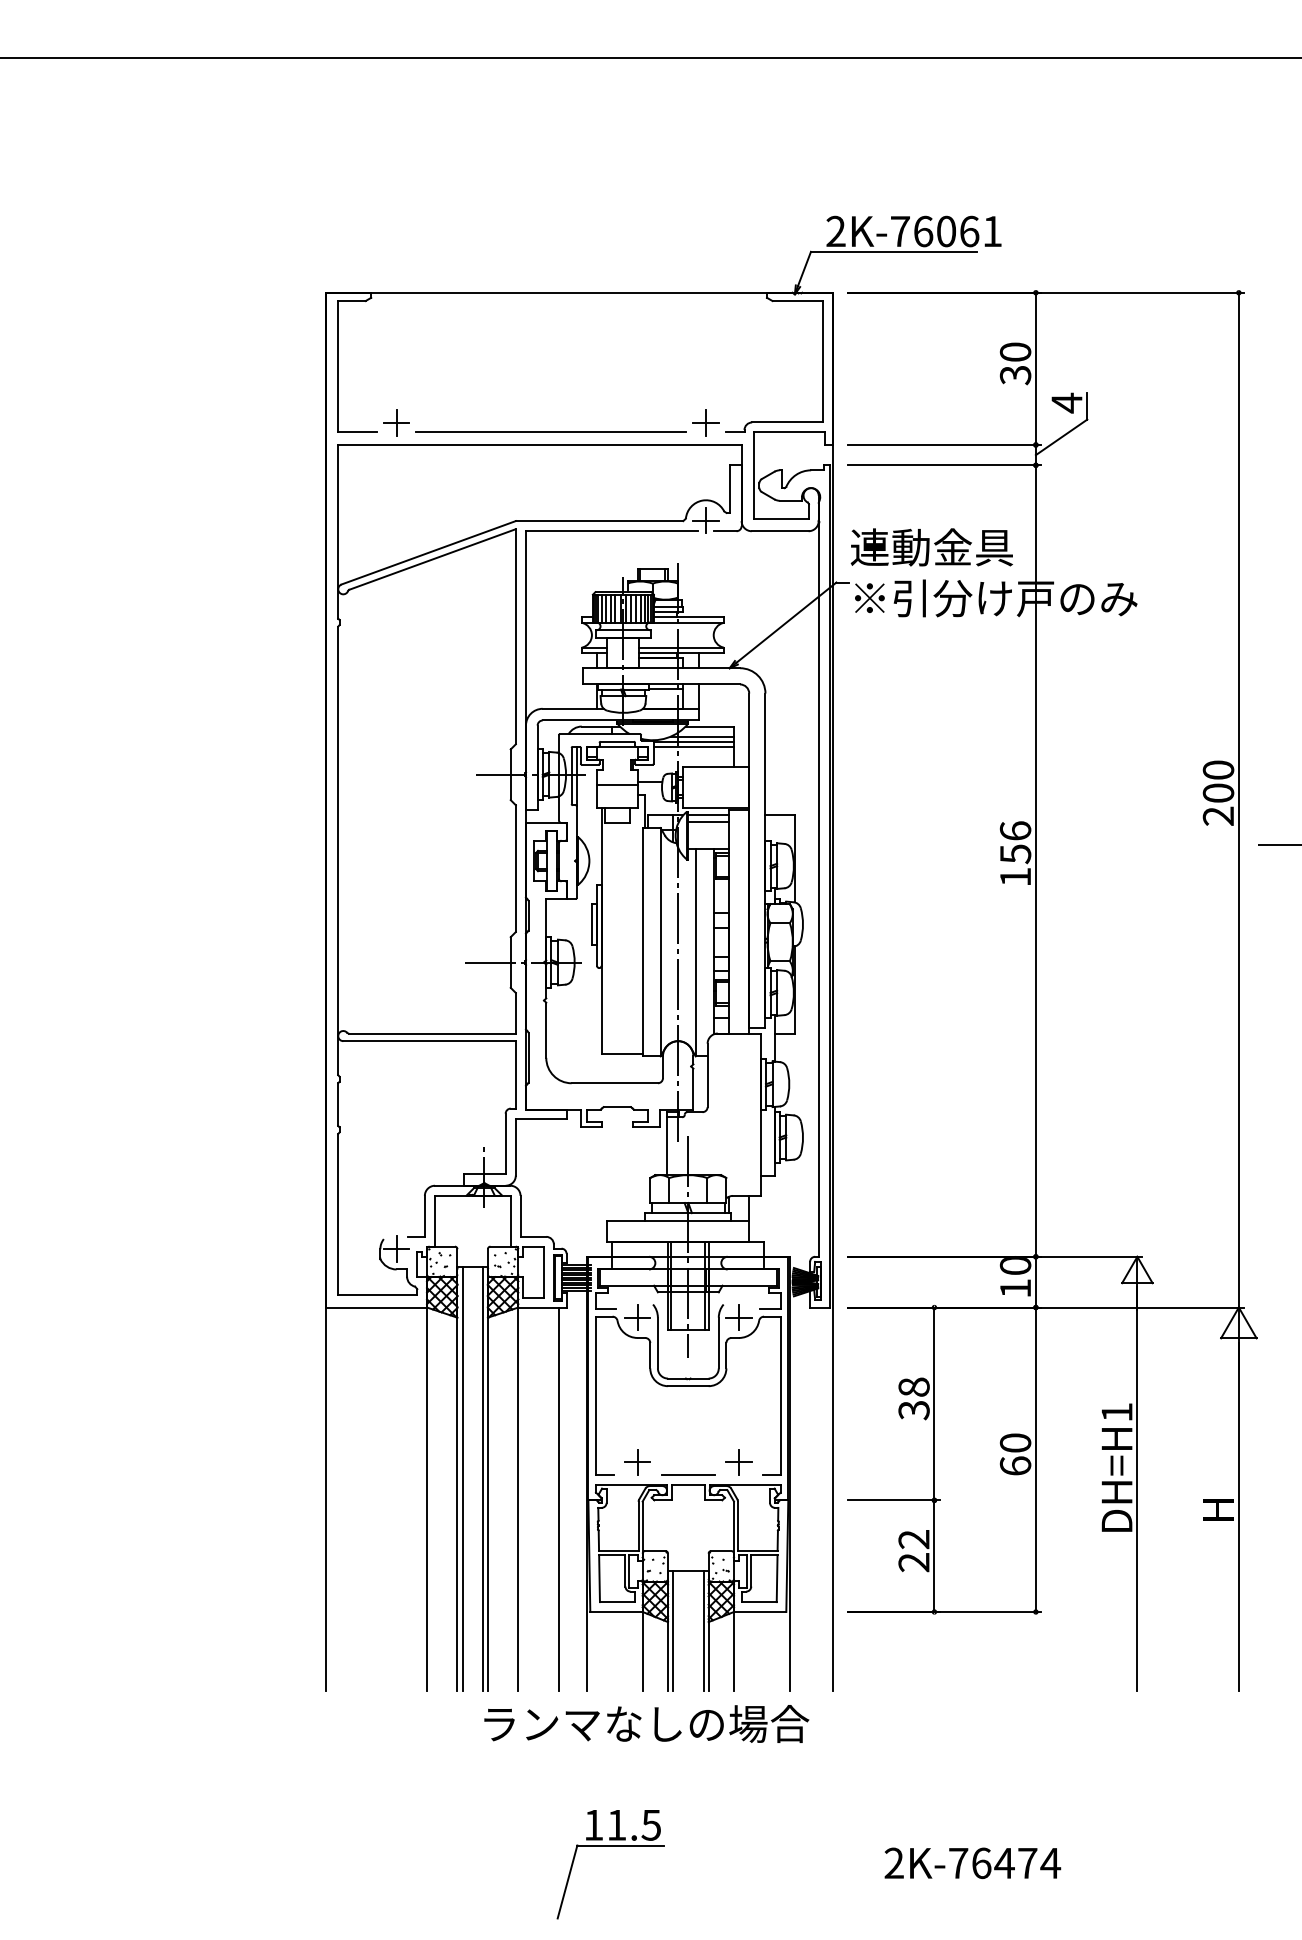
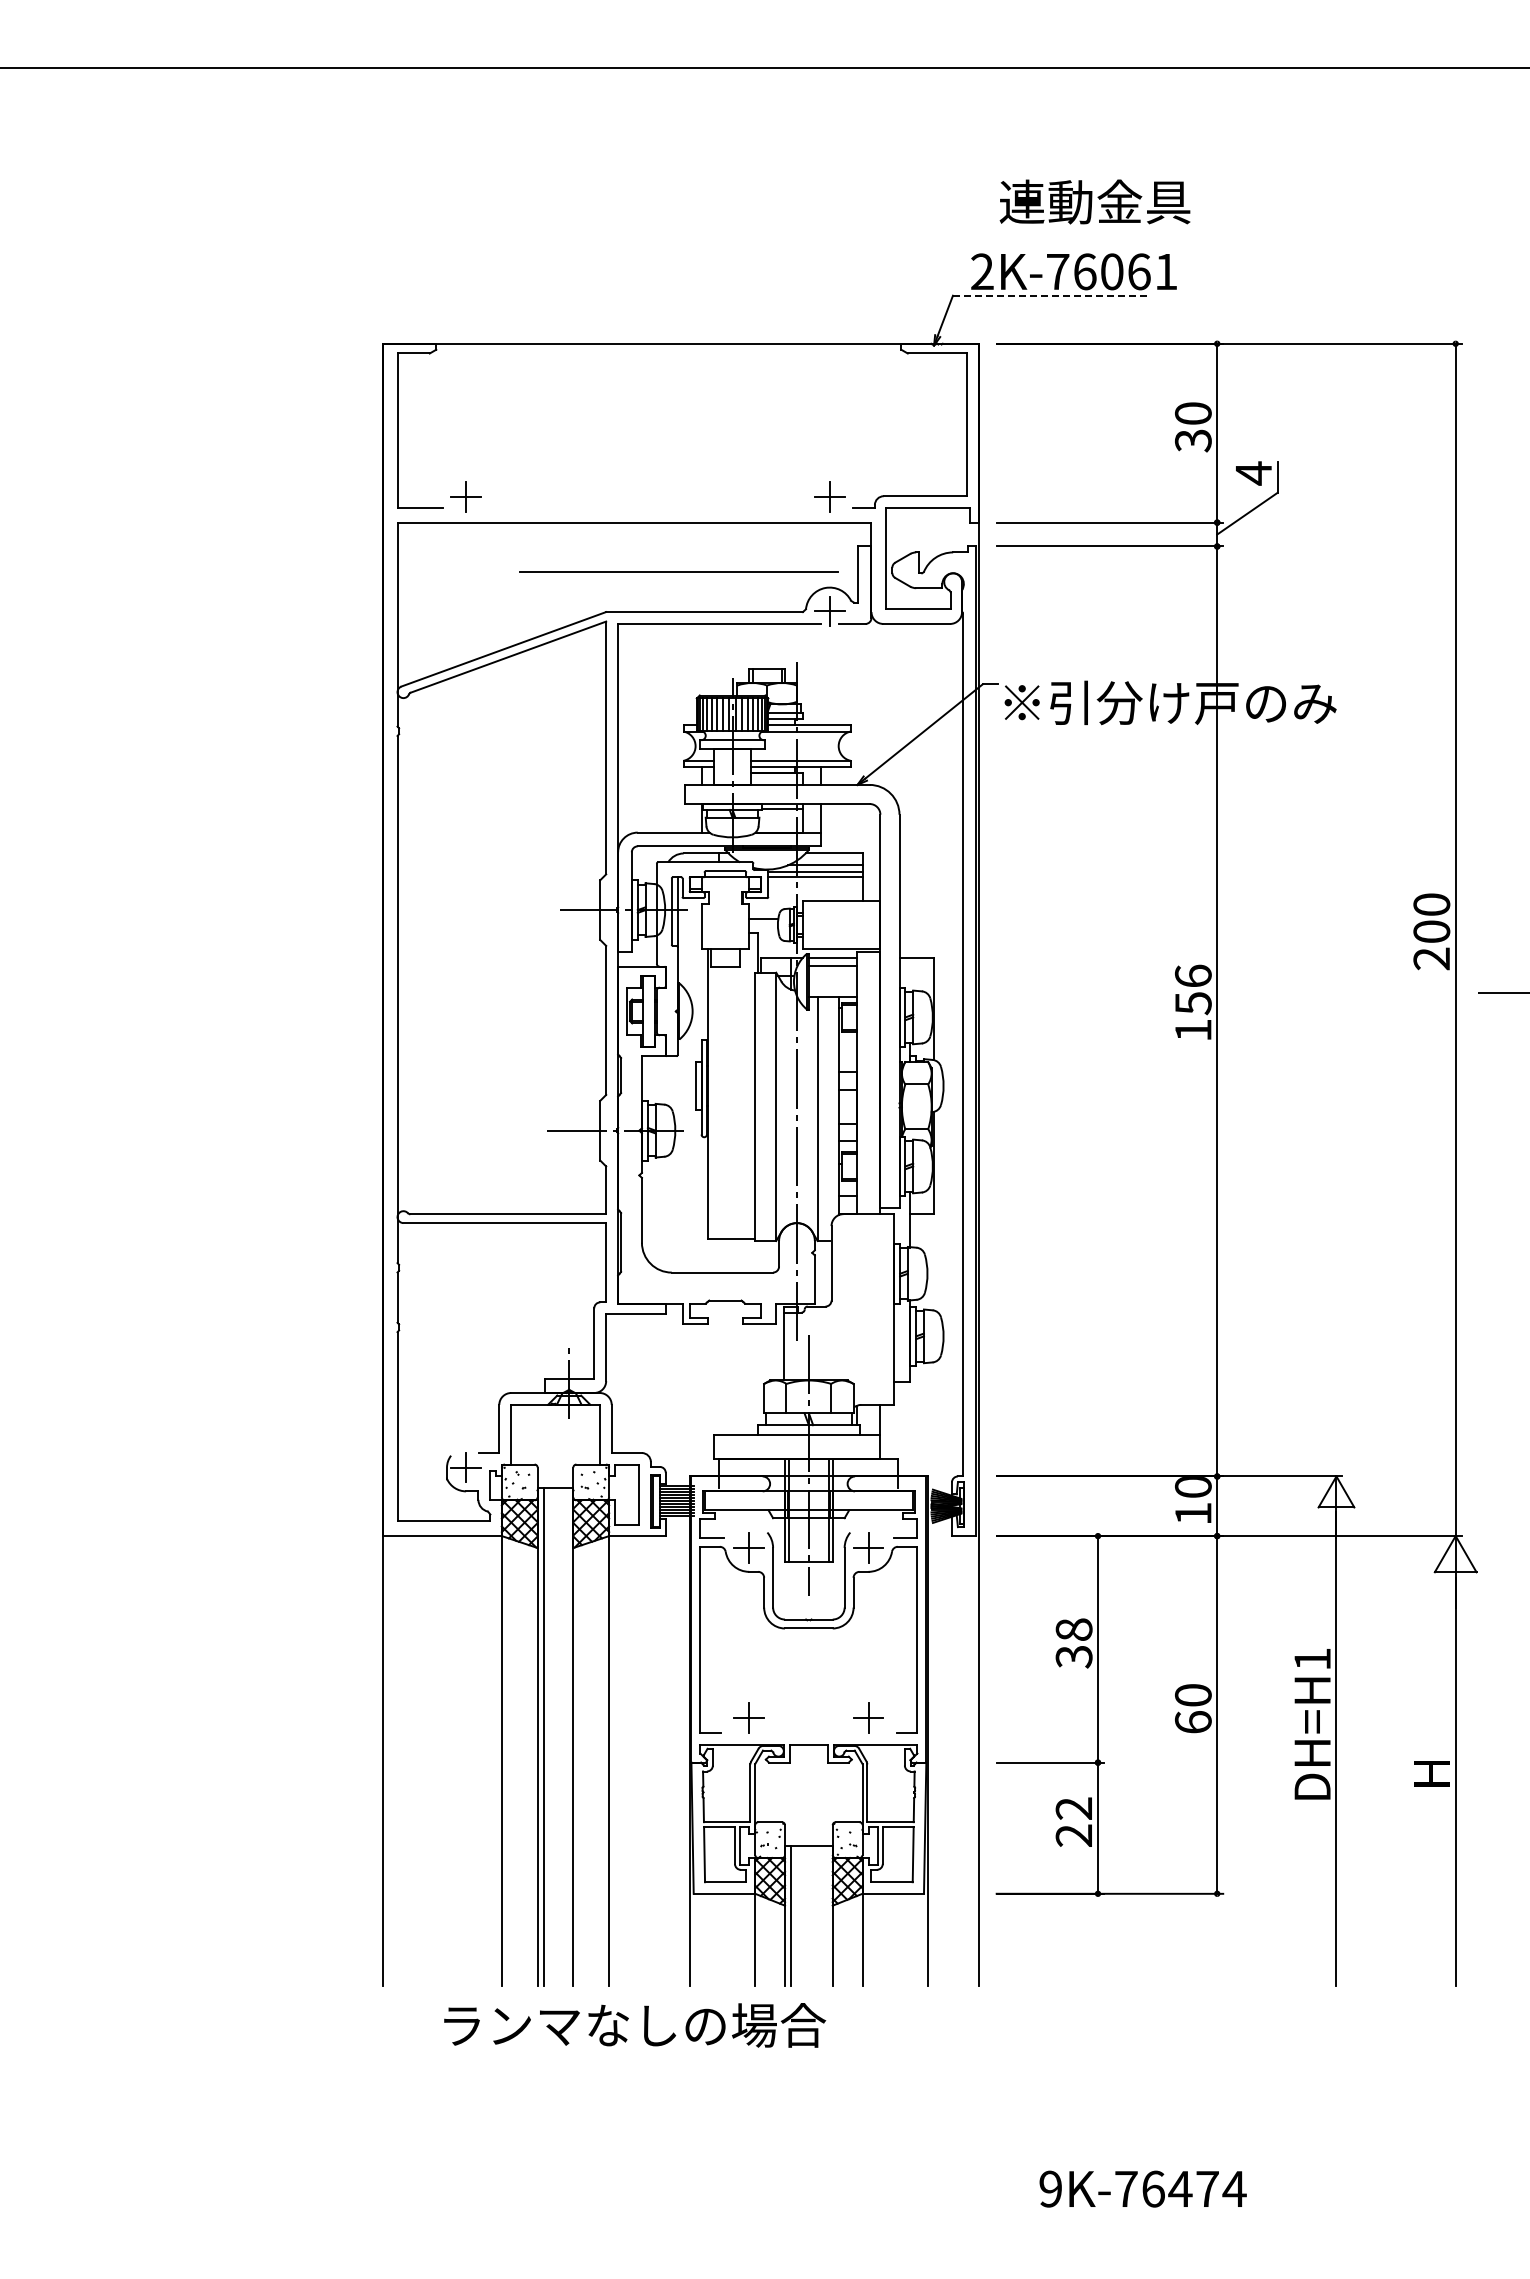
line: (893, 251) -> (1050, 295), solid -> dashed
line: (550, 432) -> (678, 571), moved
text: (931, 547) -> (1094, 201), moved
line: (617, 785) -> (725, 922), removed
line: (688, 1474) -> (808, 1732), removed
line: (482, 1478) -> (567, 1737), removed
line: (558, 1499) -> (656, 1761), removed
line: (703, 1631) -> (826, 1916), removed
text: (647, 1724) -> (635, 2025), moved
part: (610, 1845) -> (717, 2168), removed
text: (893, 1863) -> (1050, 2189), 2K-76474 -> 9K-76474

